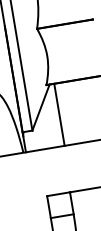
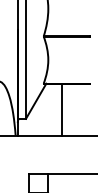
line: (59, 114) -> (62, 109), moved

